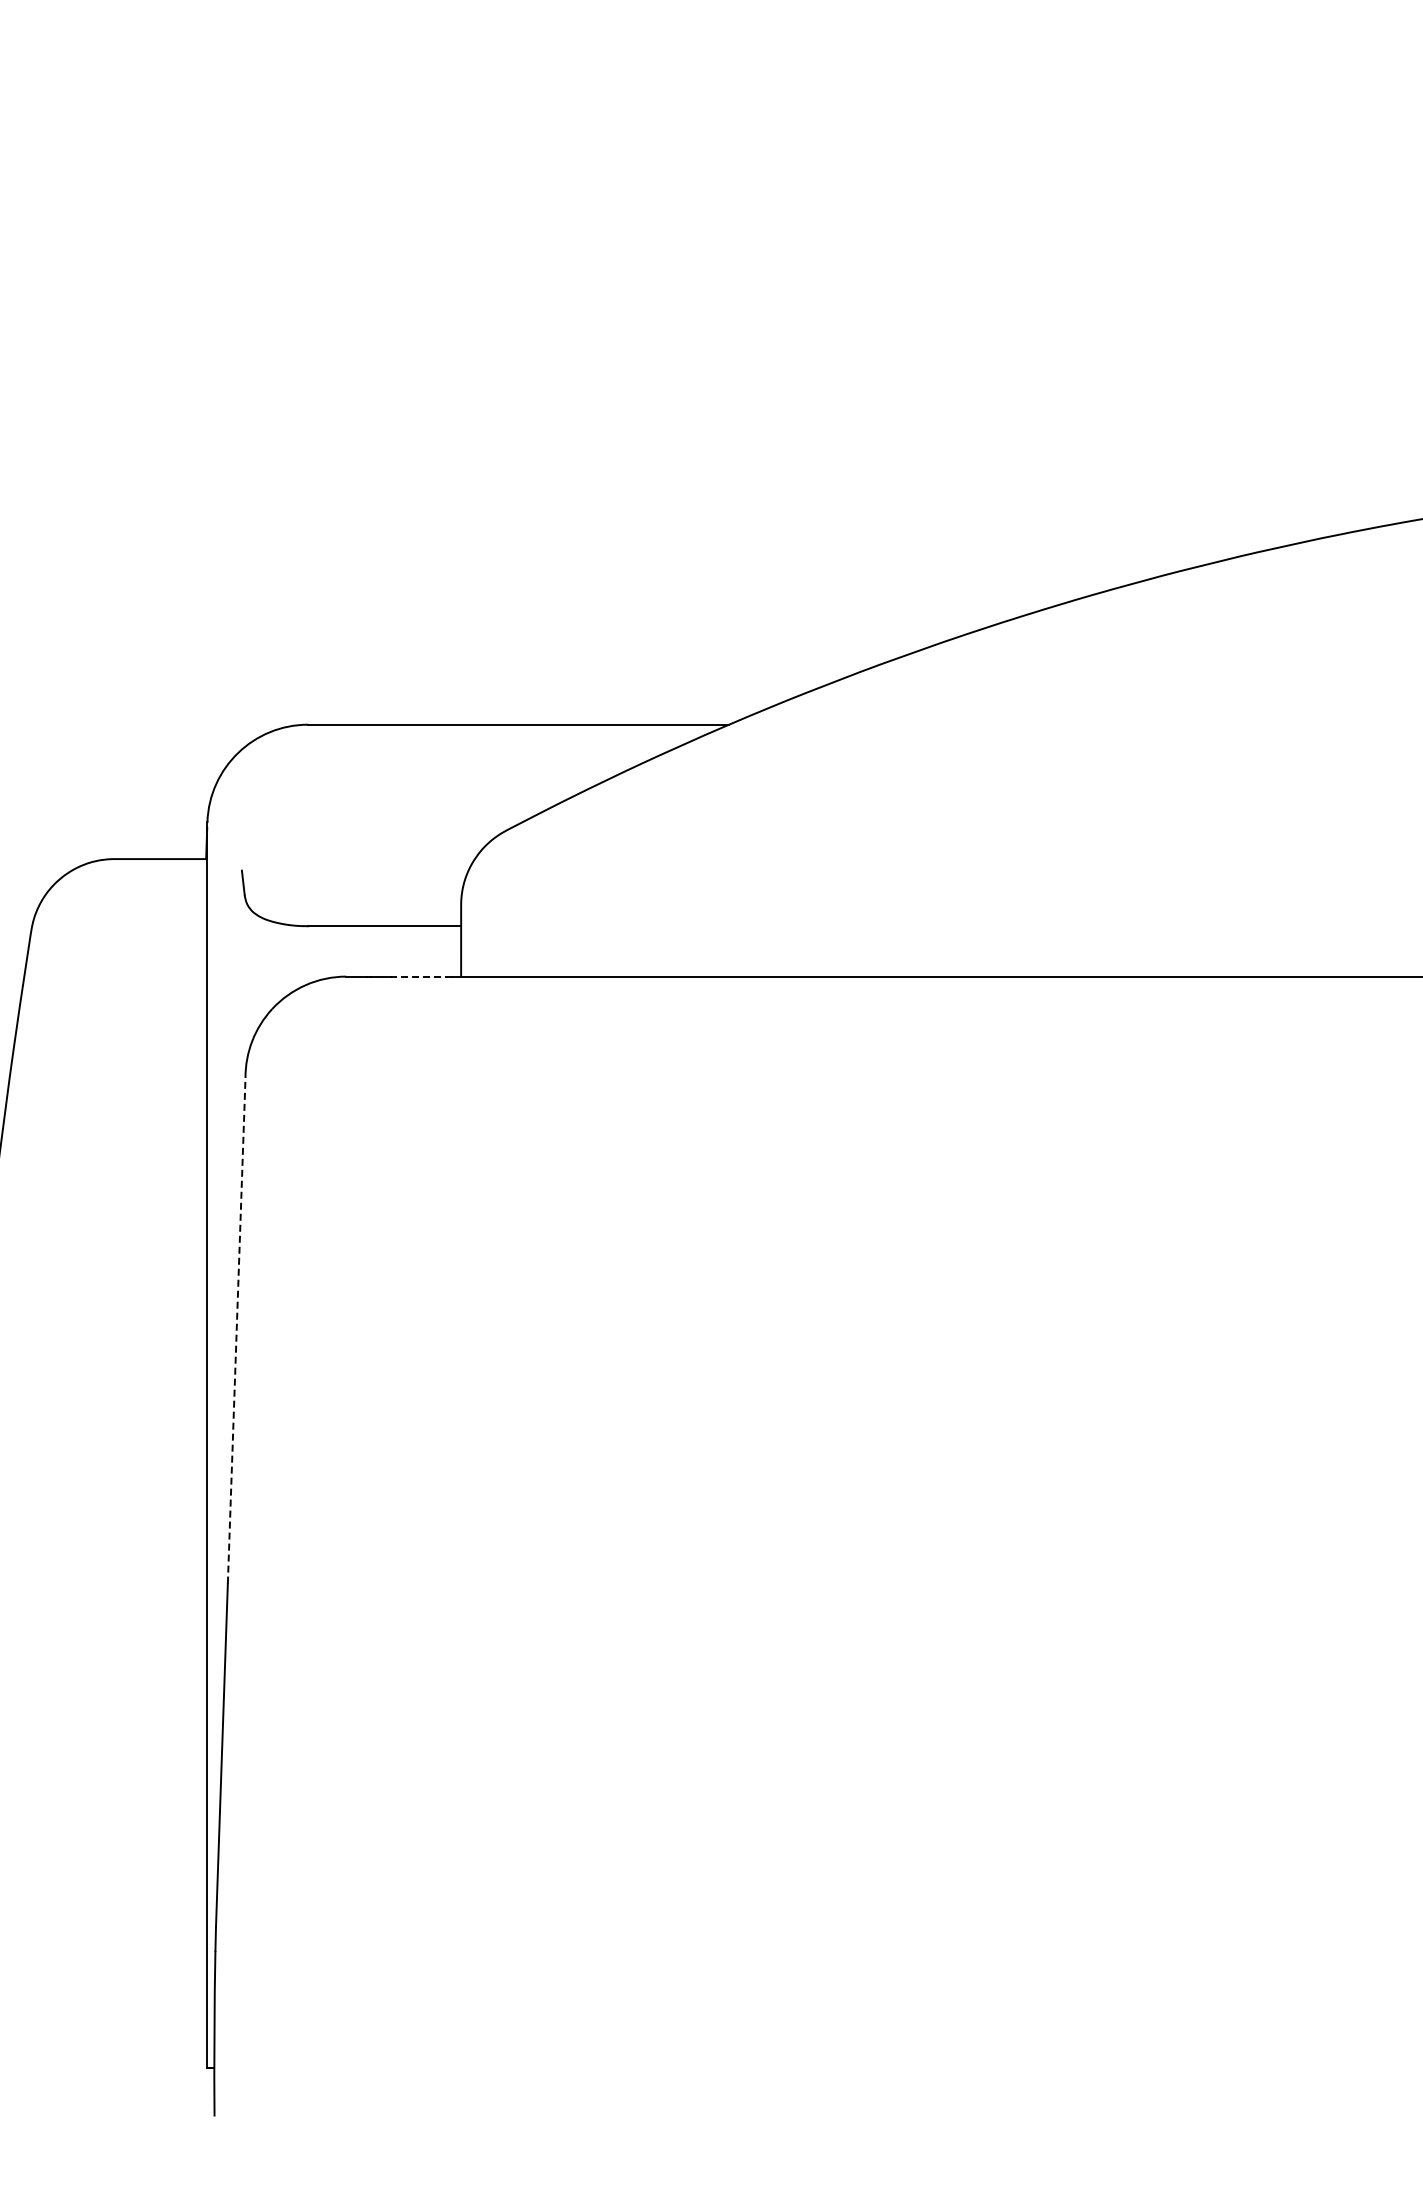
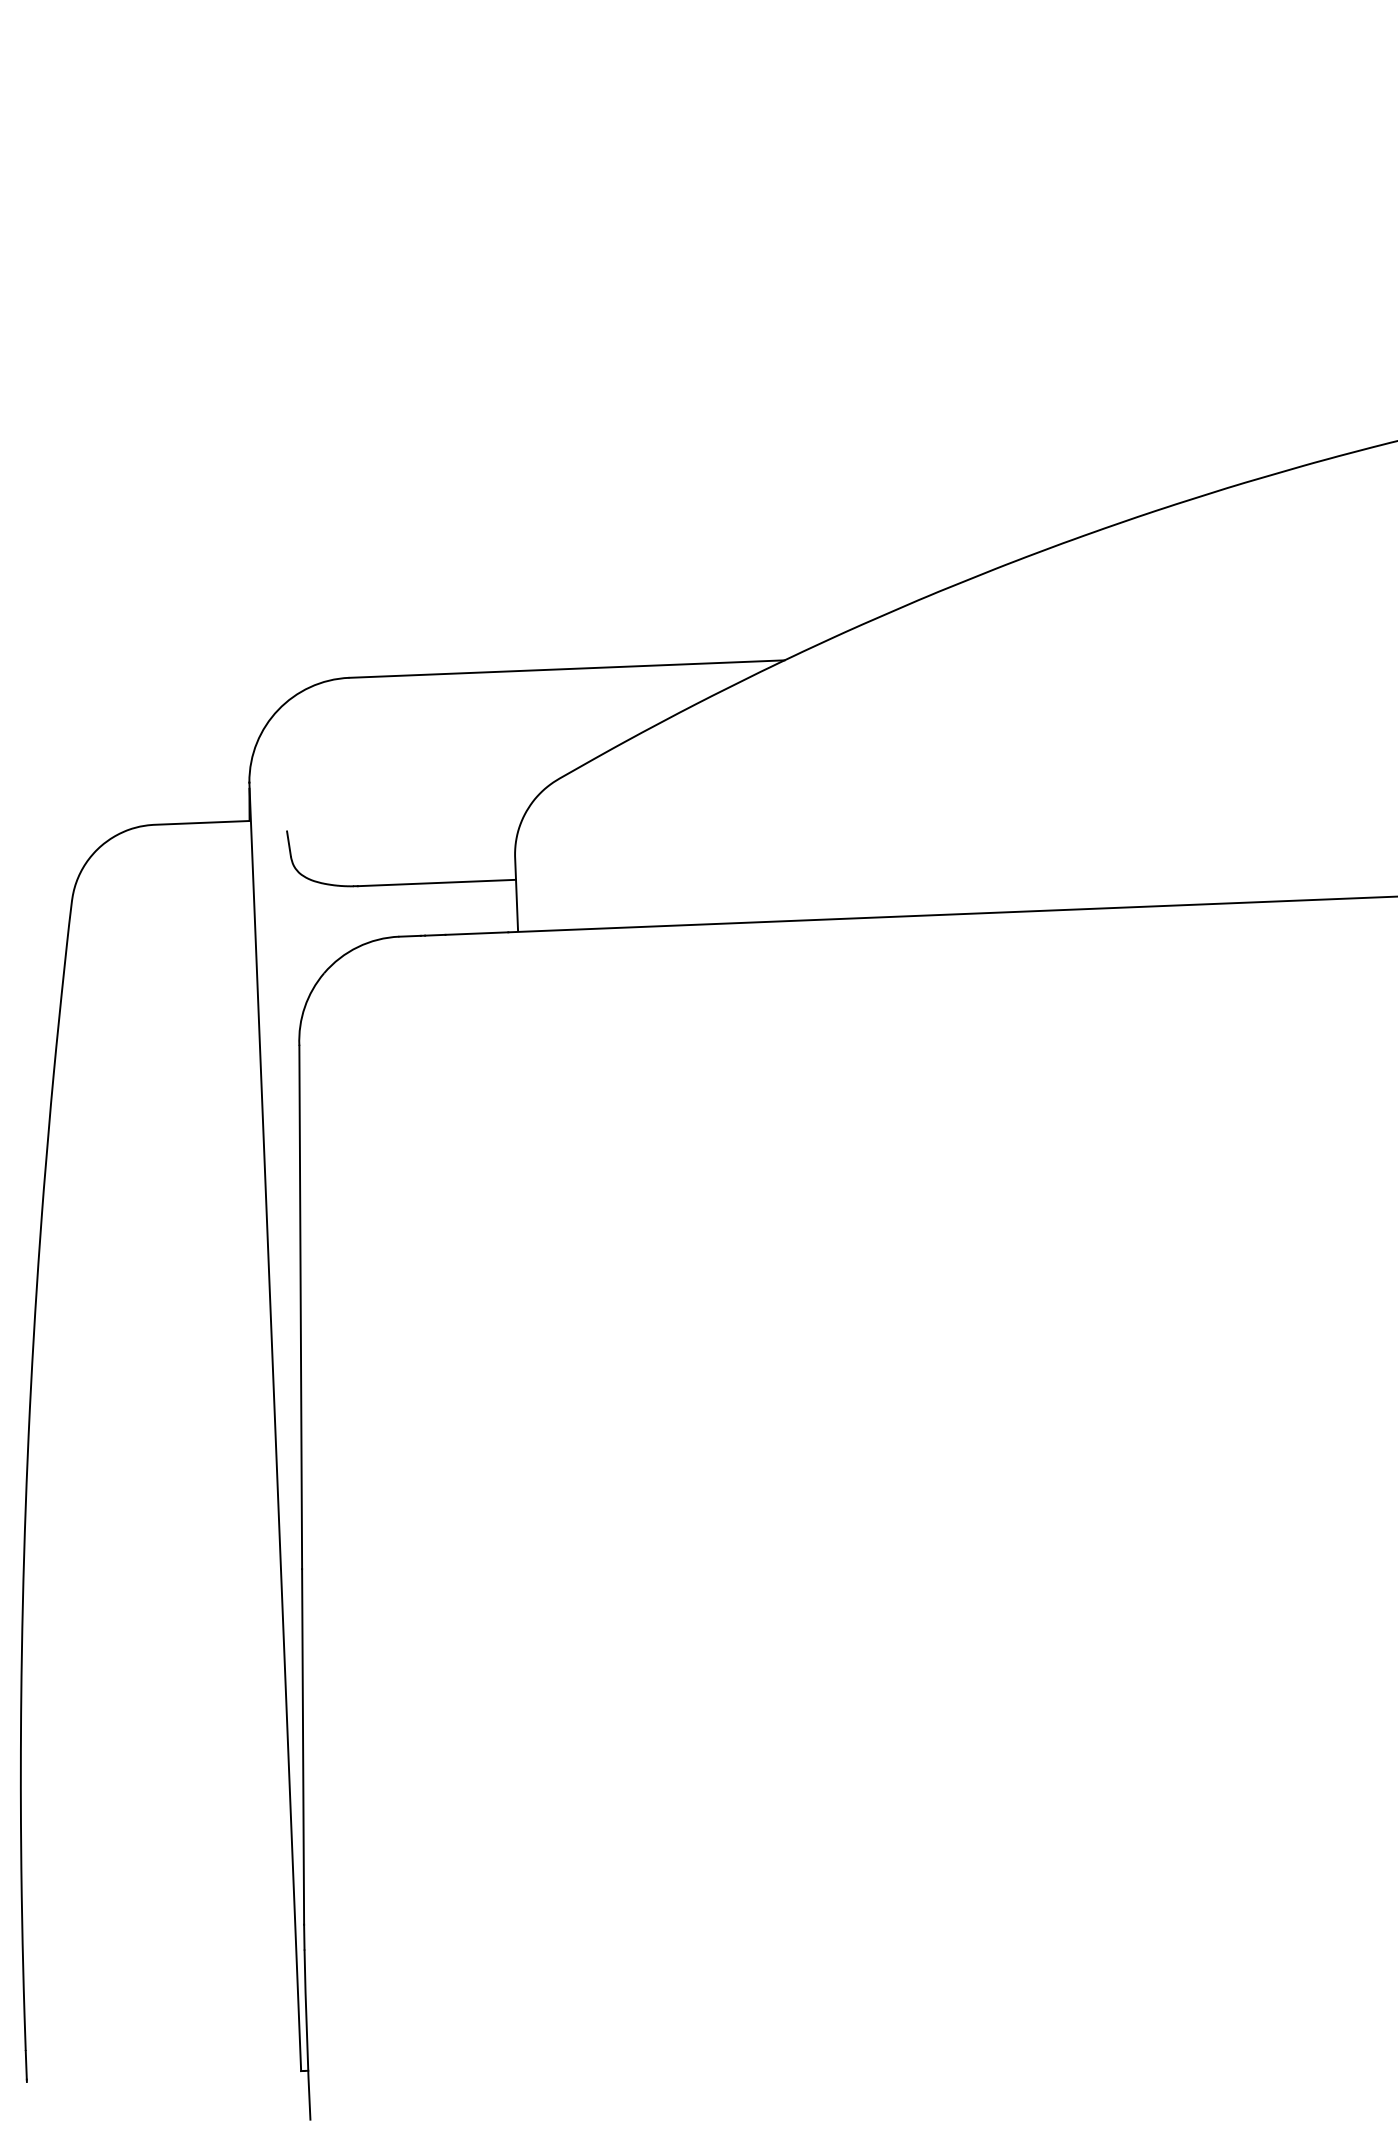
line: (420, 976) -> (476, 933), dashed -> solid
line: (236, 1330) -> (300, 1307), dashed -> solid

